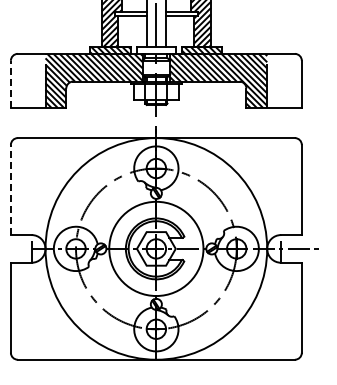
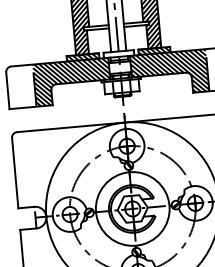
line: (10, 84) -> (7, 90), dashed -> solid
line: (10, 189) -> (14, 172), dashed -> solid

